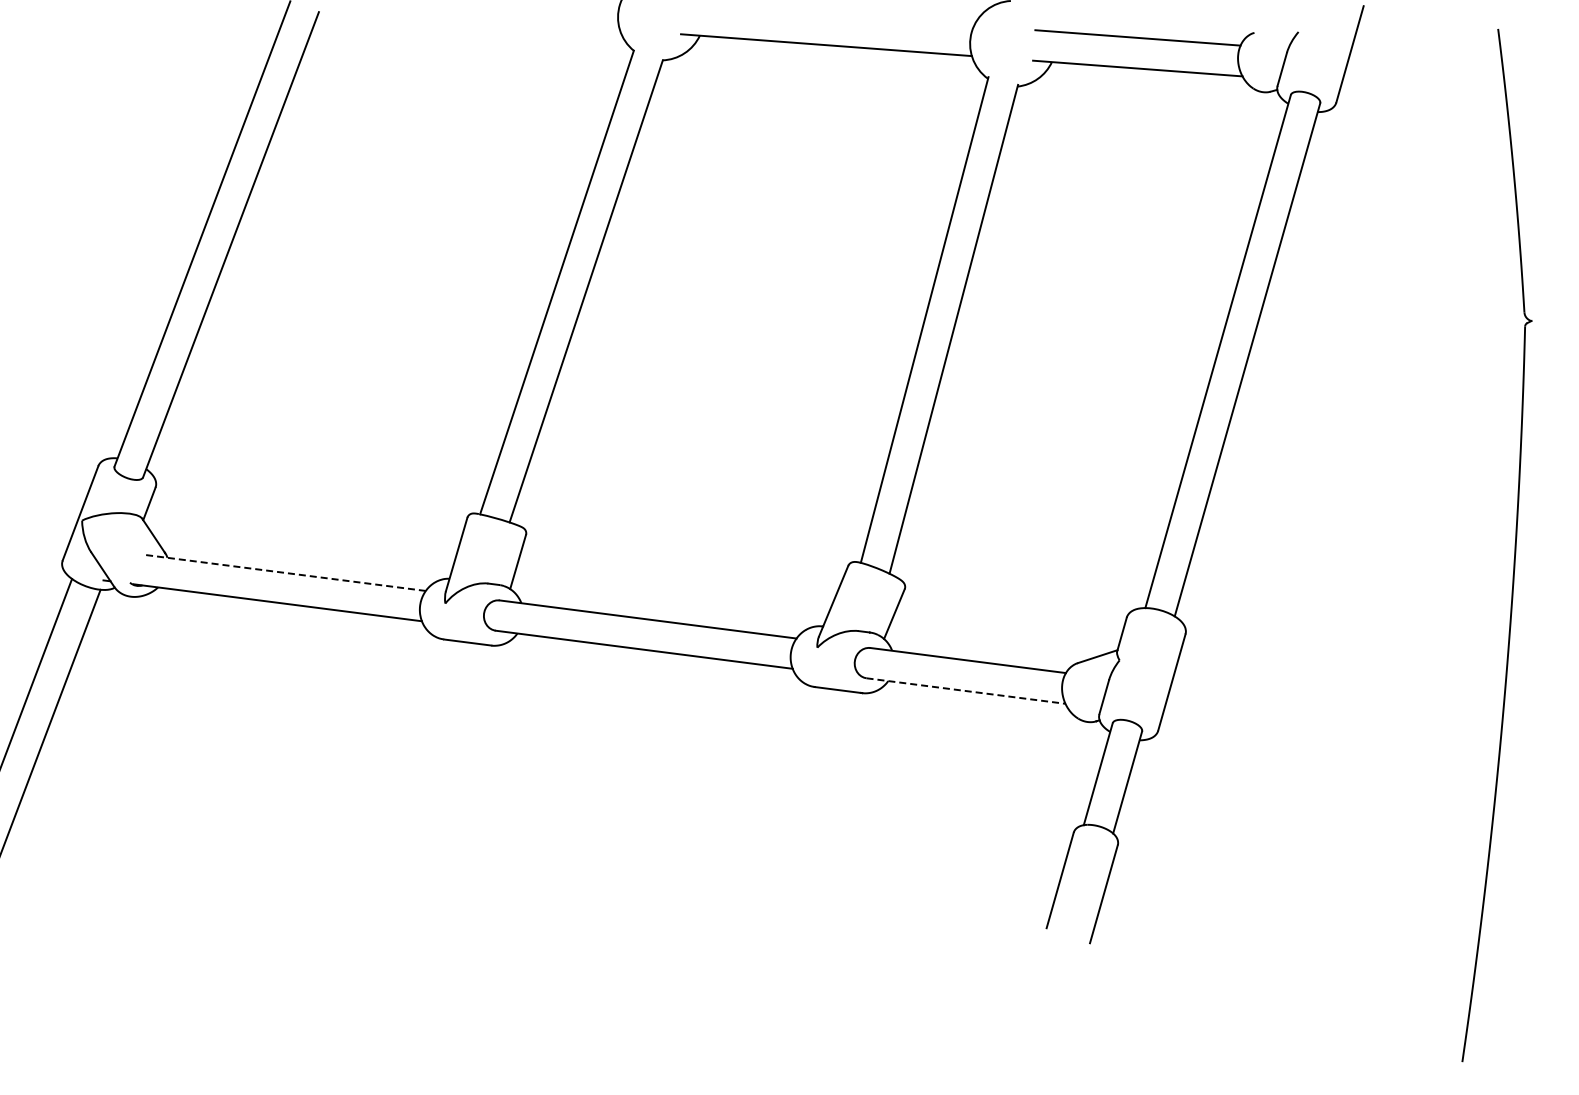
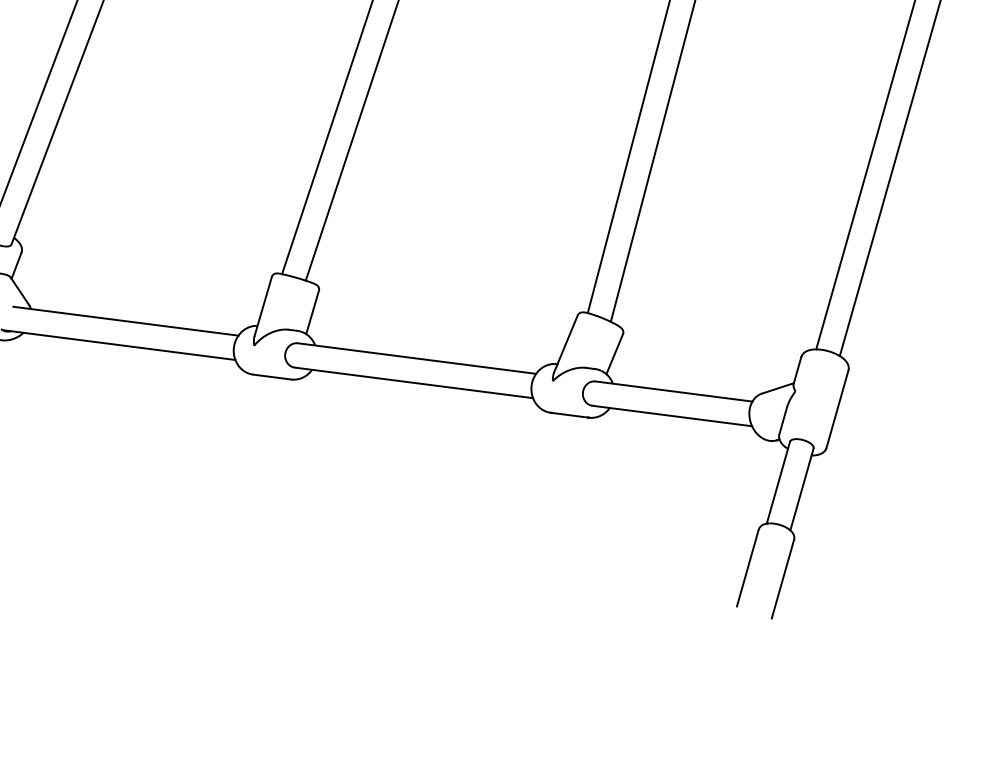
line: (285, 572) -> (125, 320), dashed -> solid
line: (966, 691) -> (672, 416), dashed -> solid

